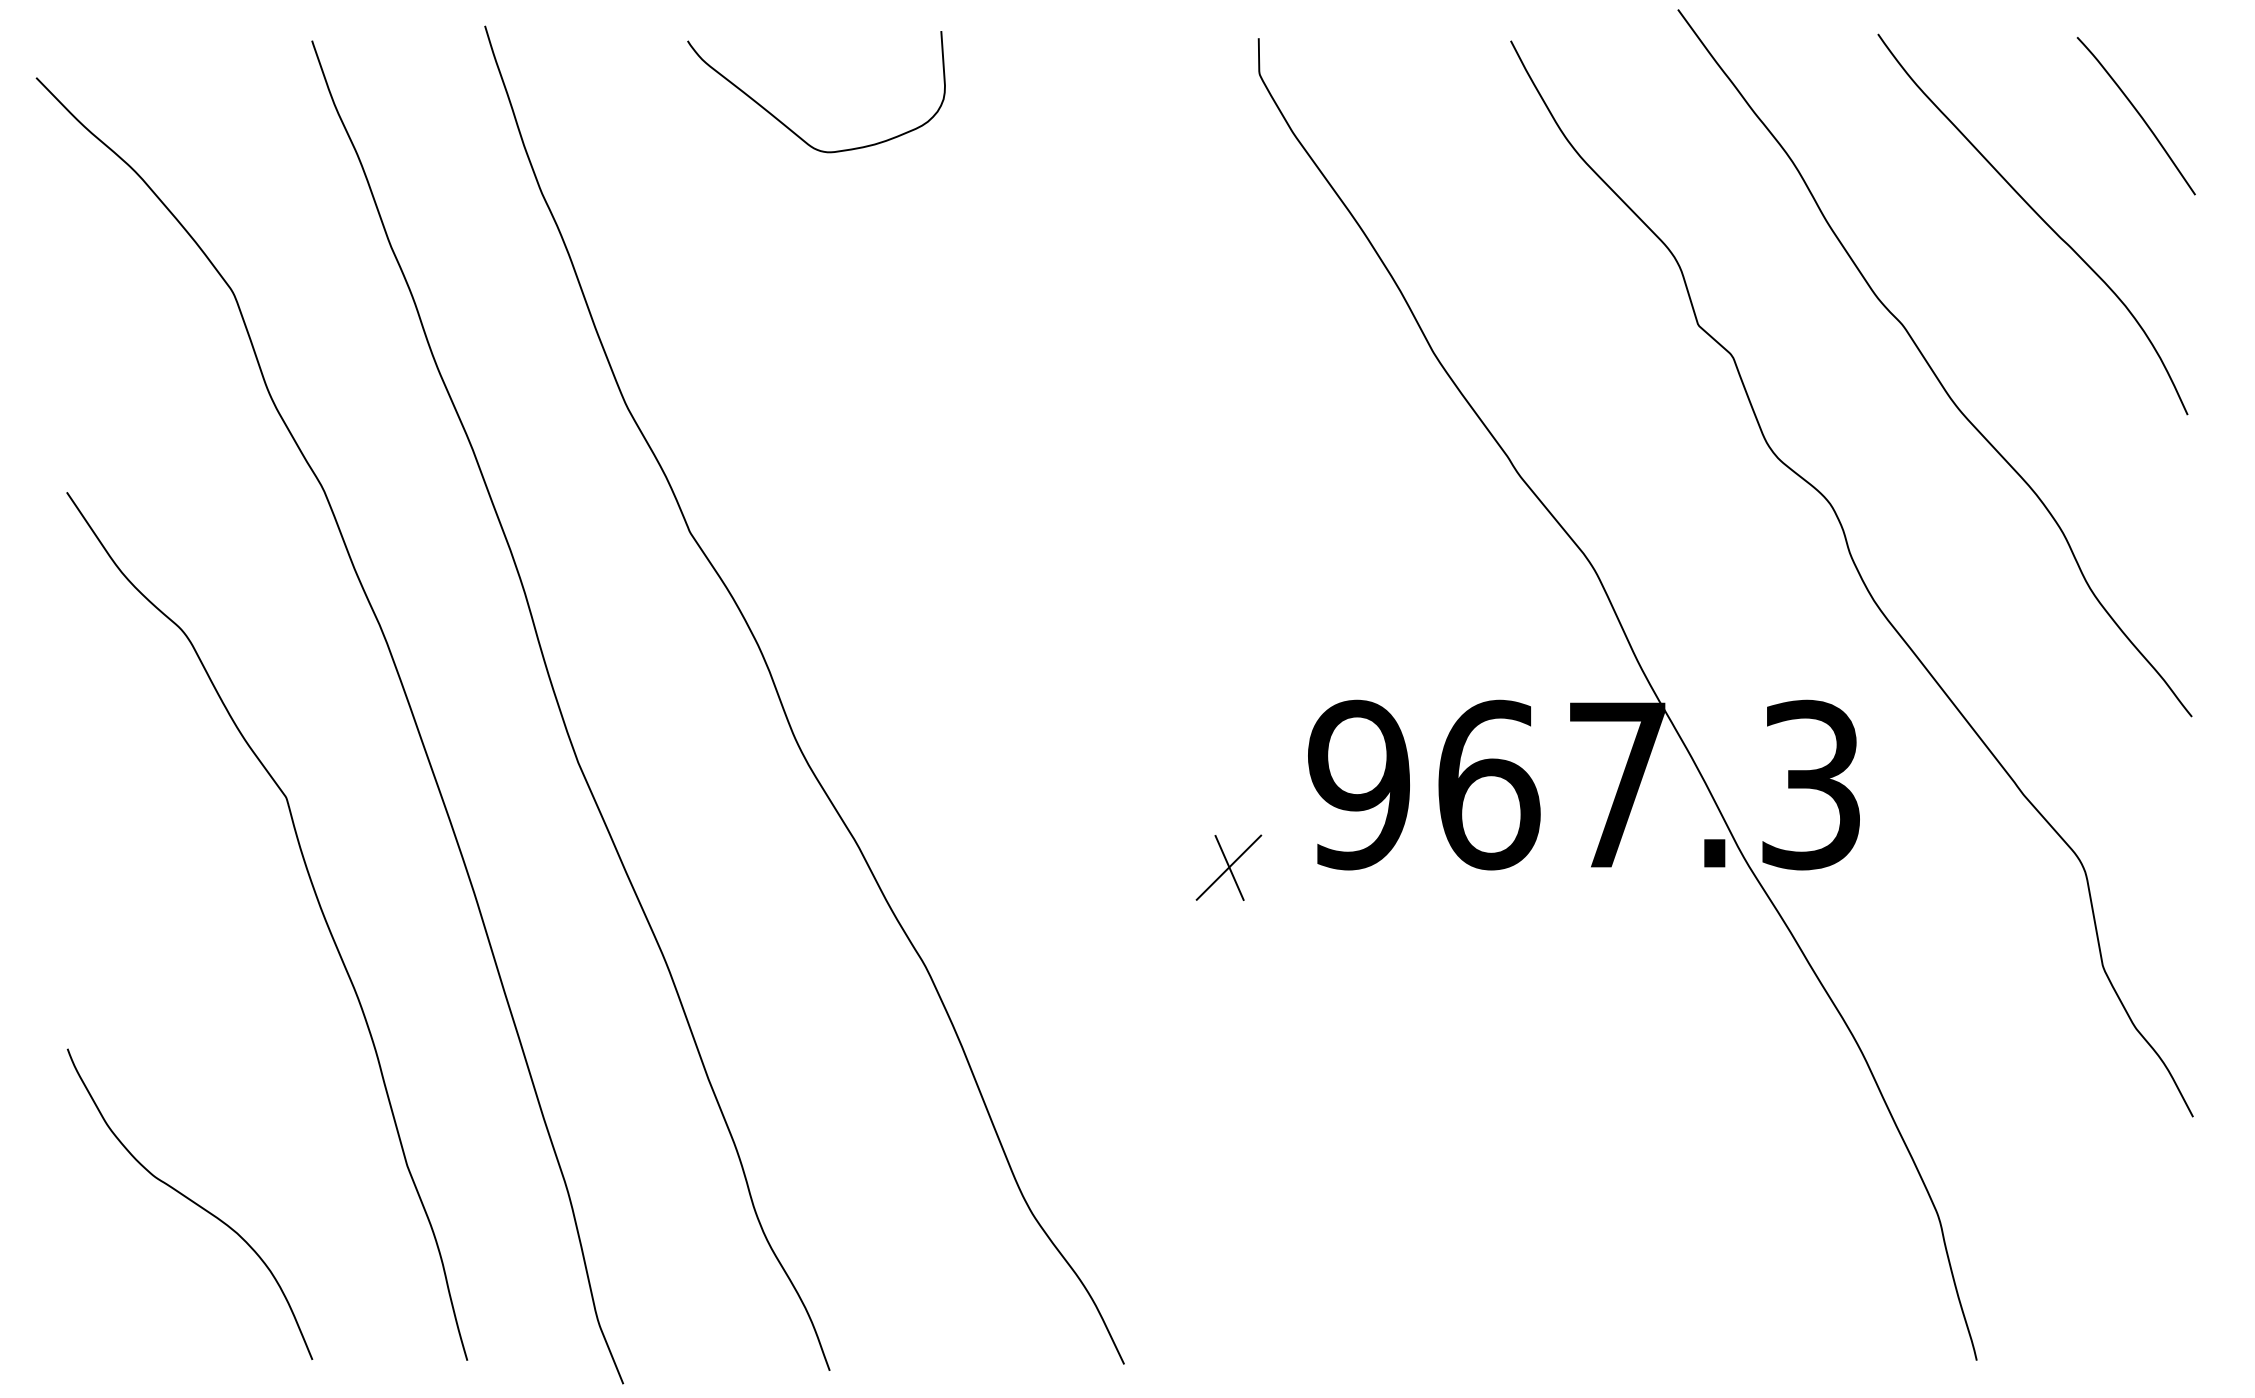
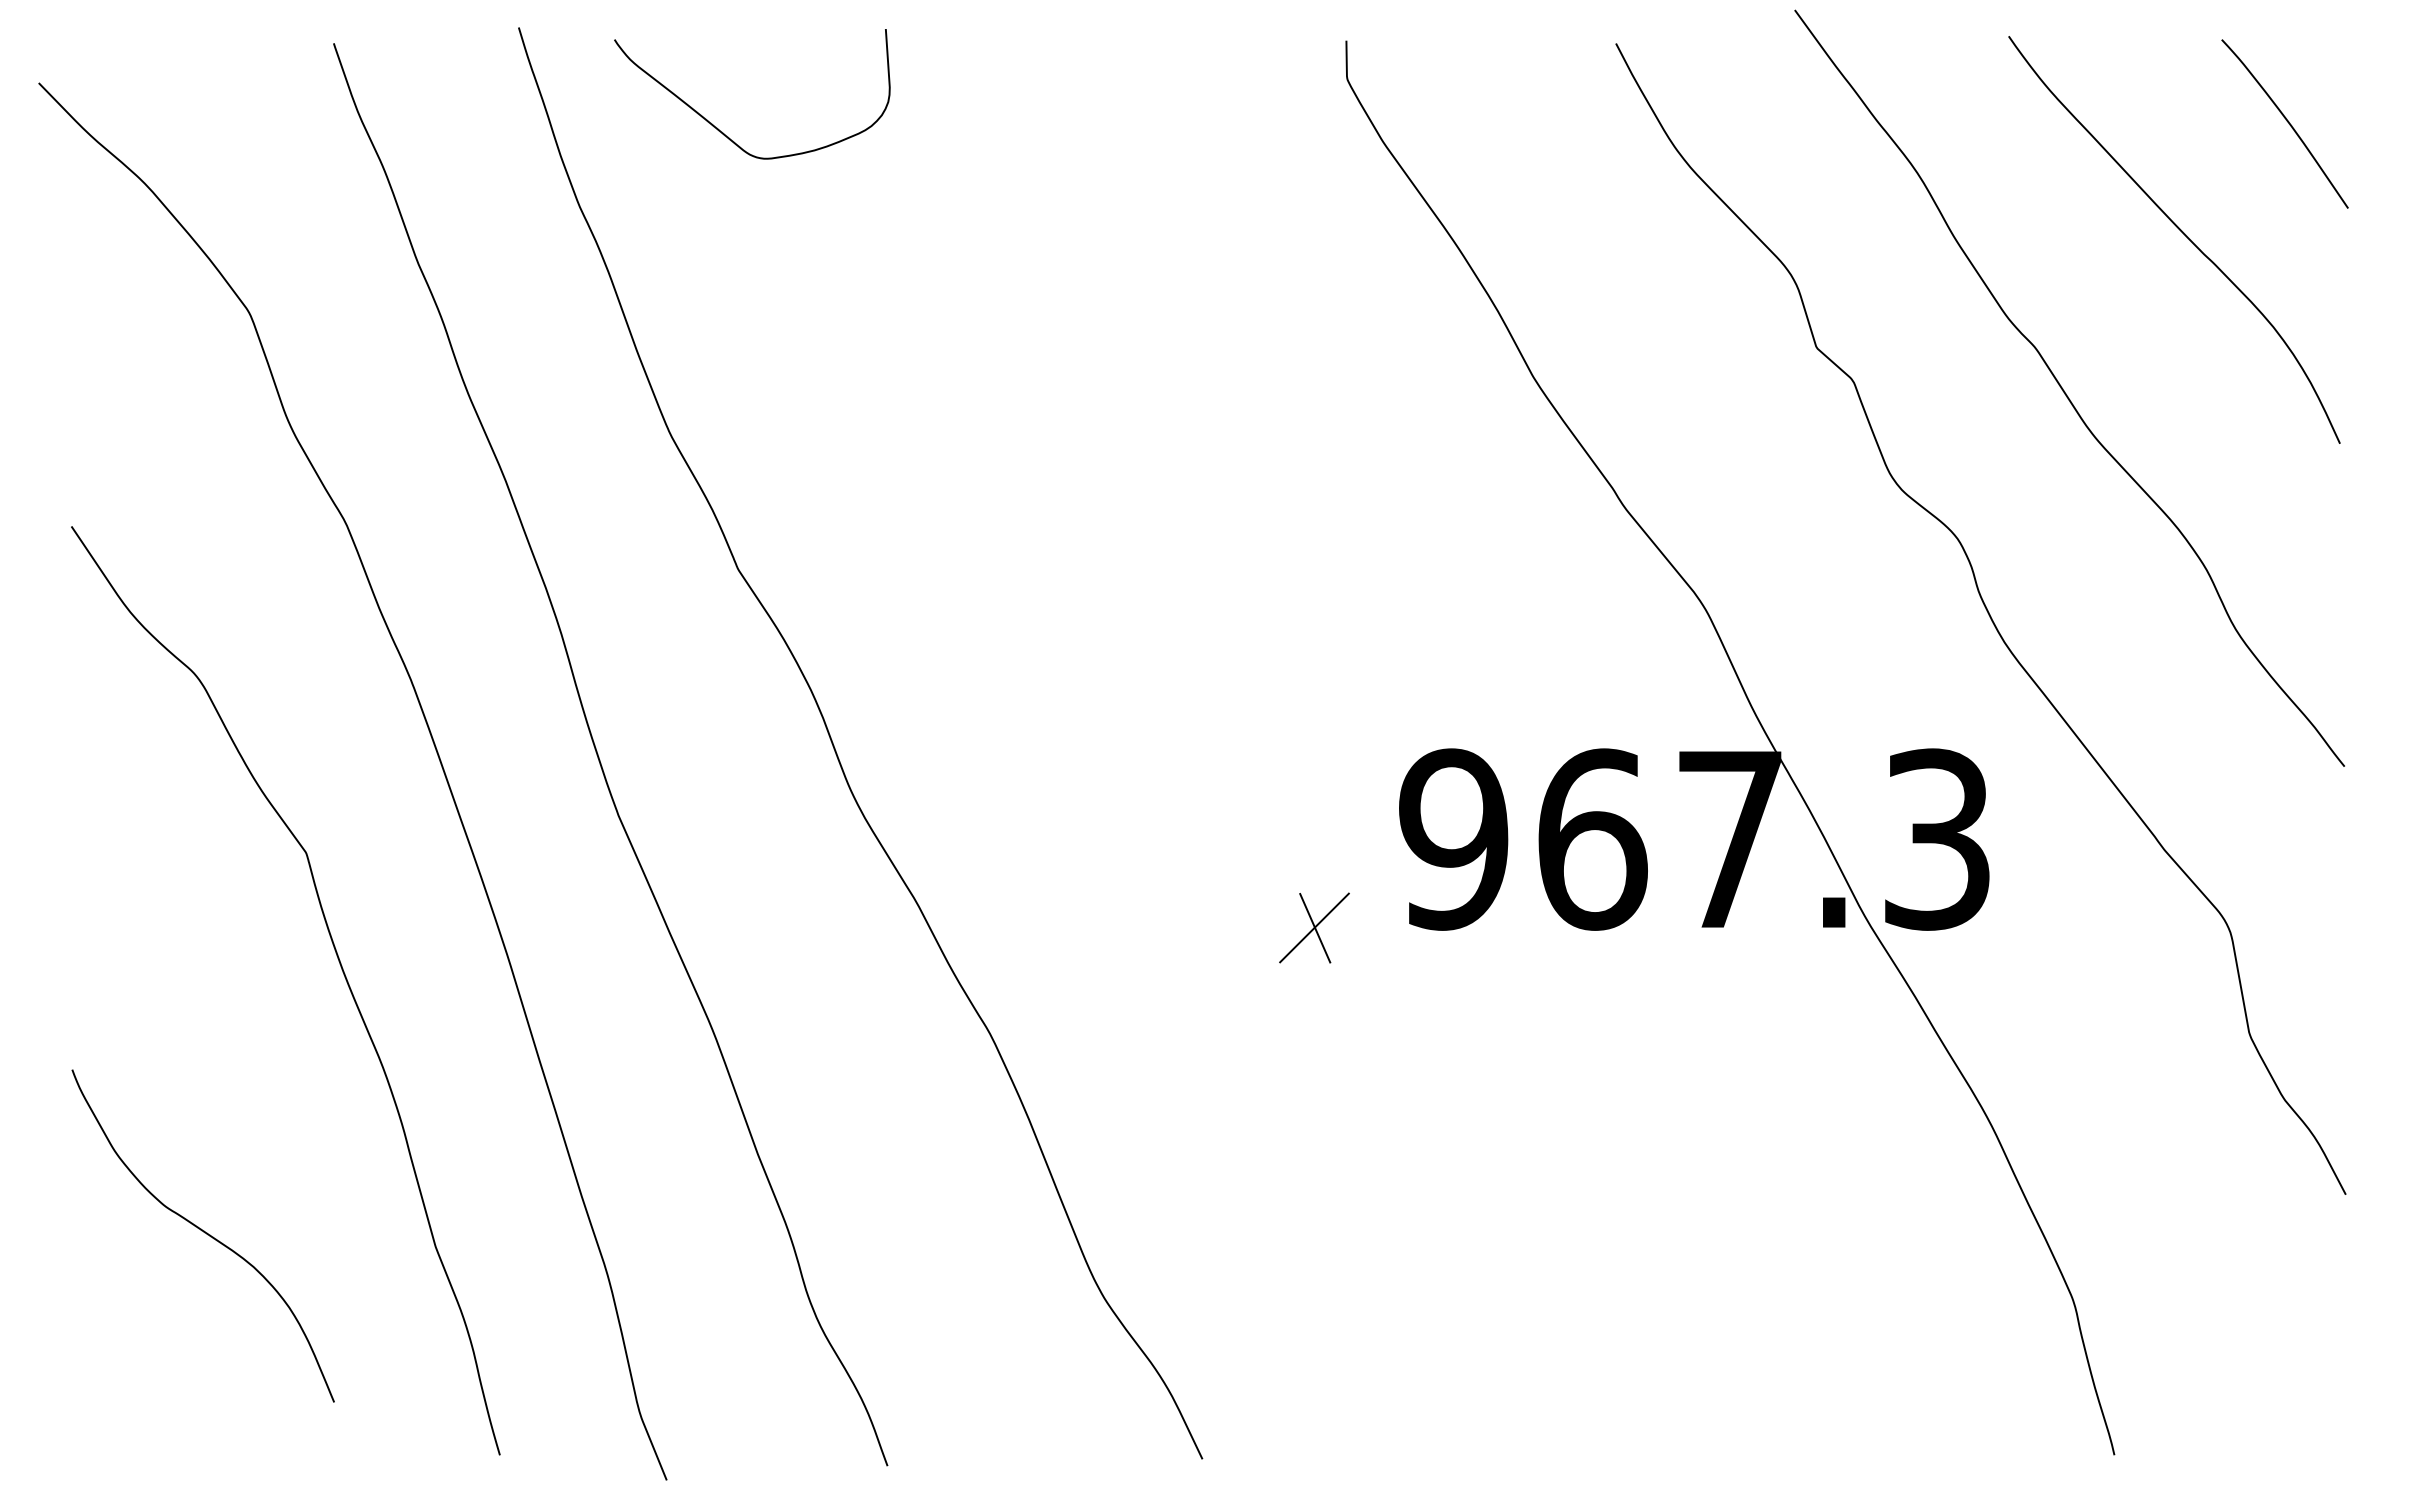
curve: (788, 126) -> (722, 131), moved
curve: (191, 1201) -> (204, 1233), moved

